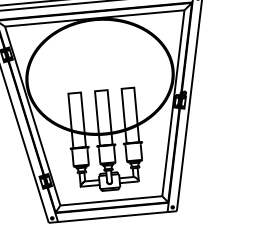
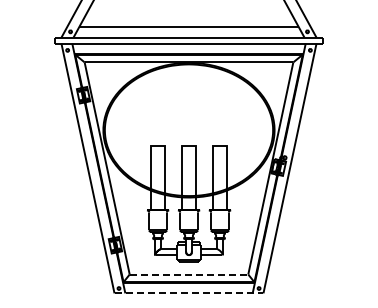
line: (111, 200) -> (189, 274), solid -> dashed
line: (113, 217) -> (189, 293), solid -> dashed

